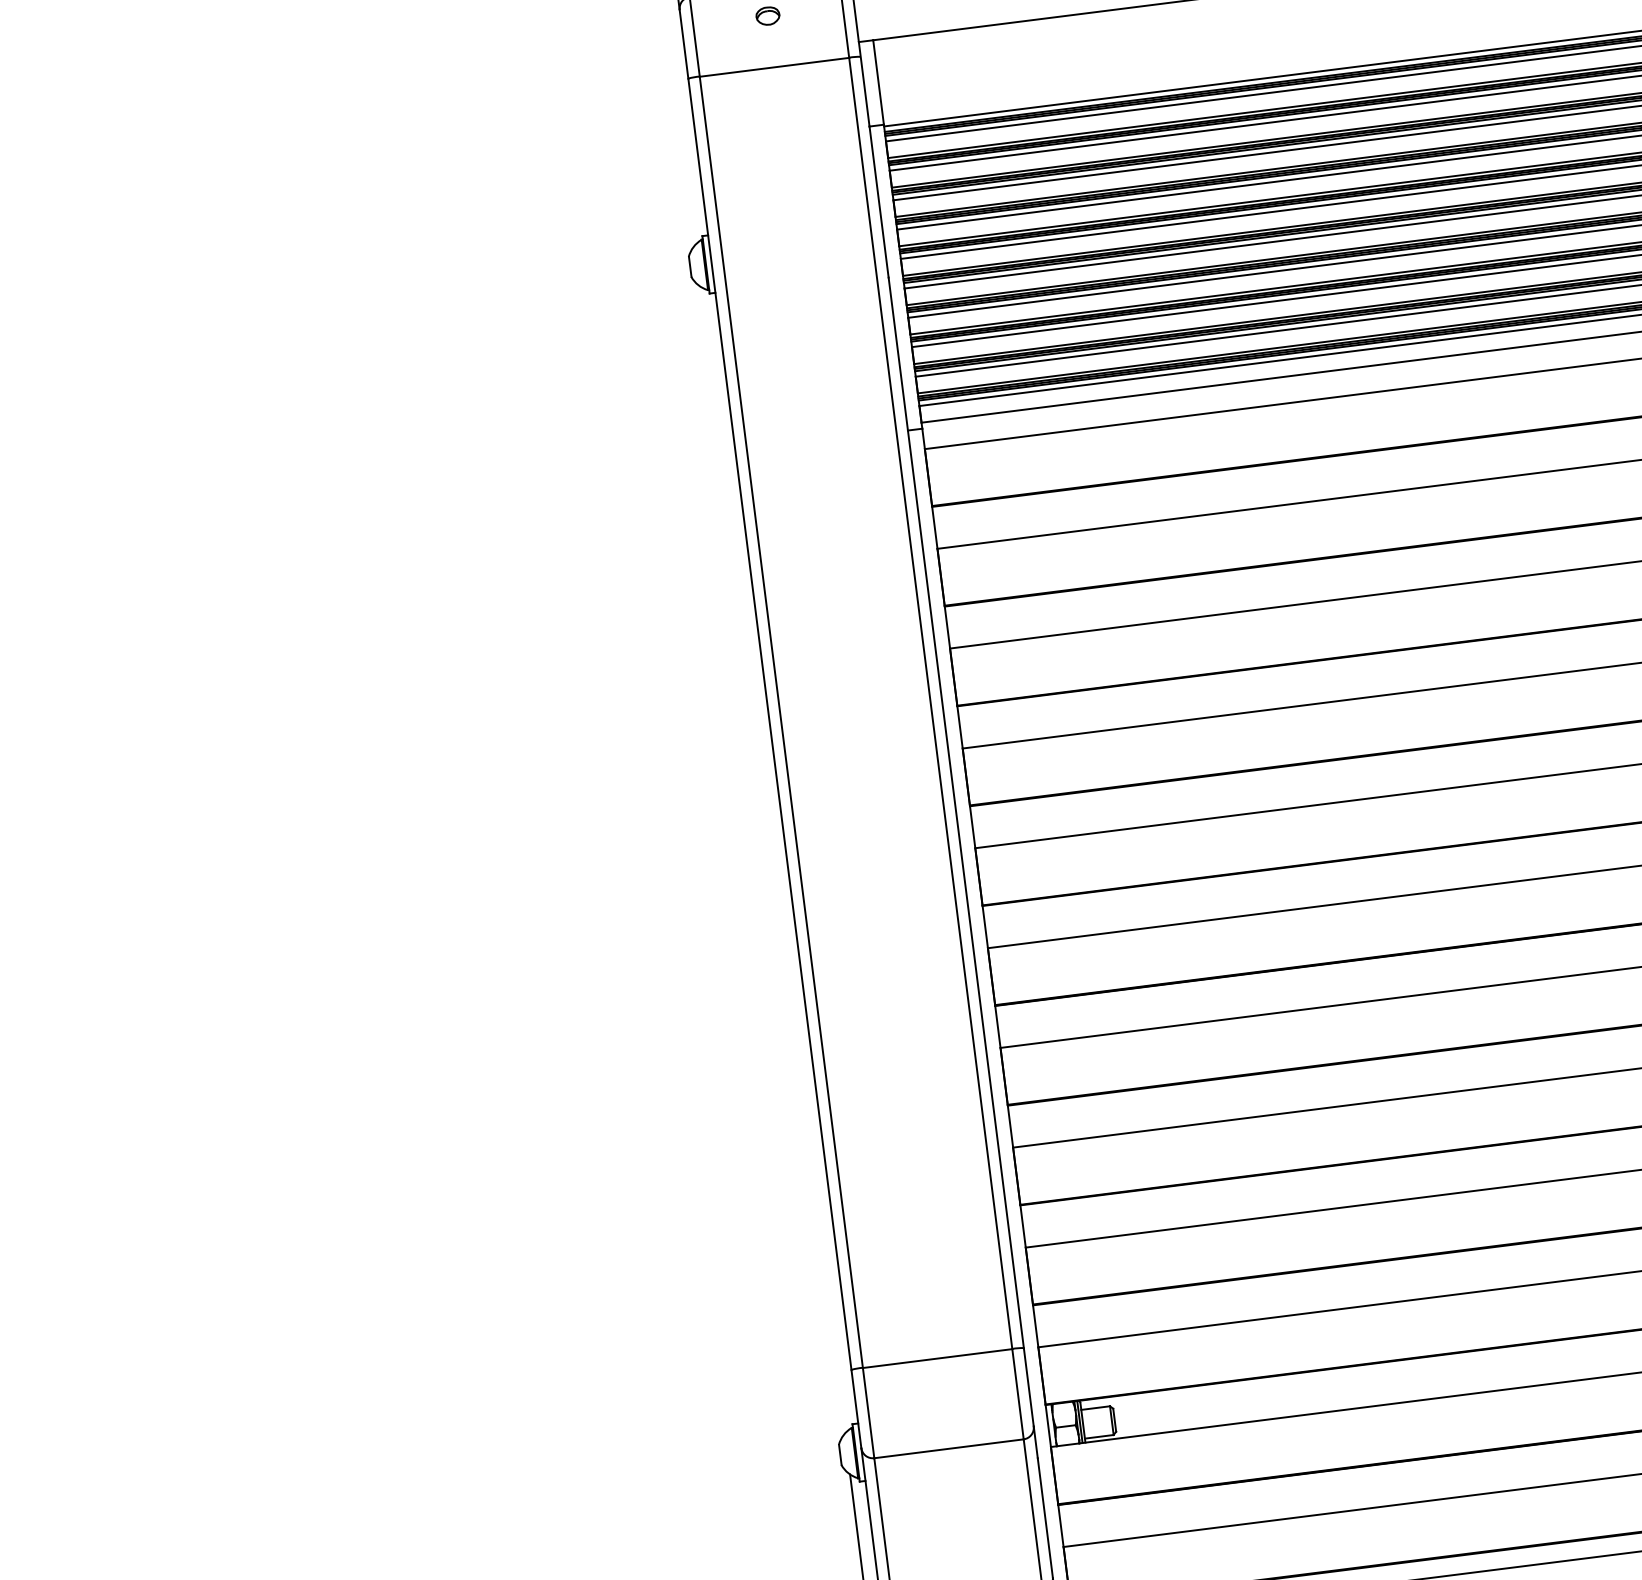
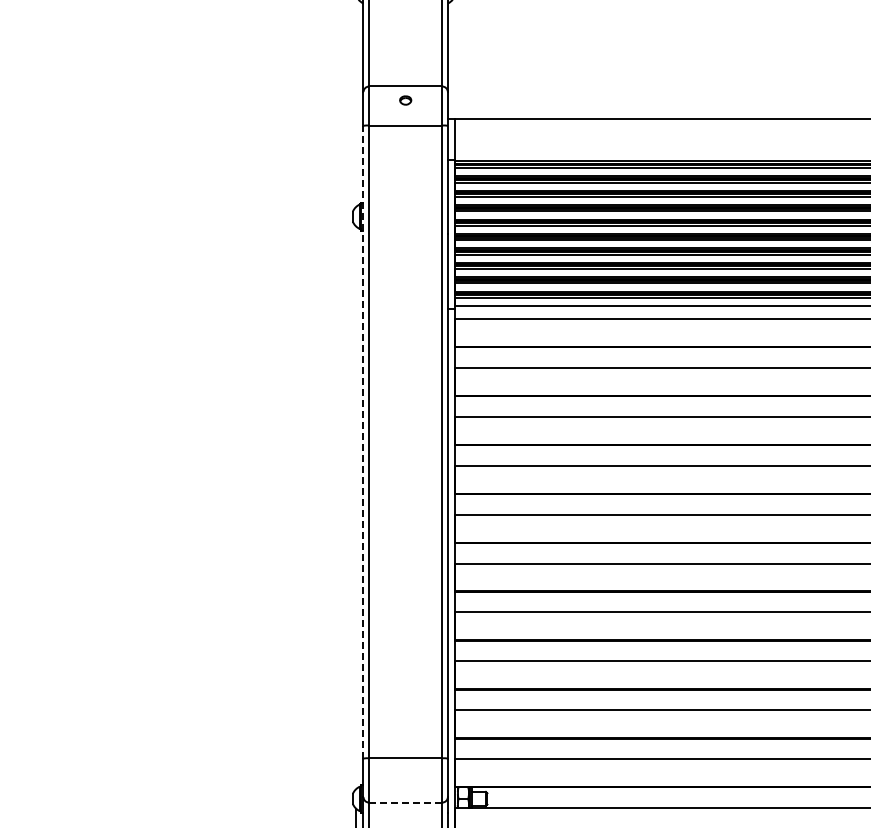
line: (769, 722) -> (363, 441), solid -> dashed
line: (948, 1448) -> (405, 802), solid -> dashed

